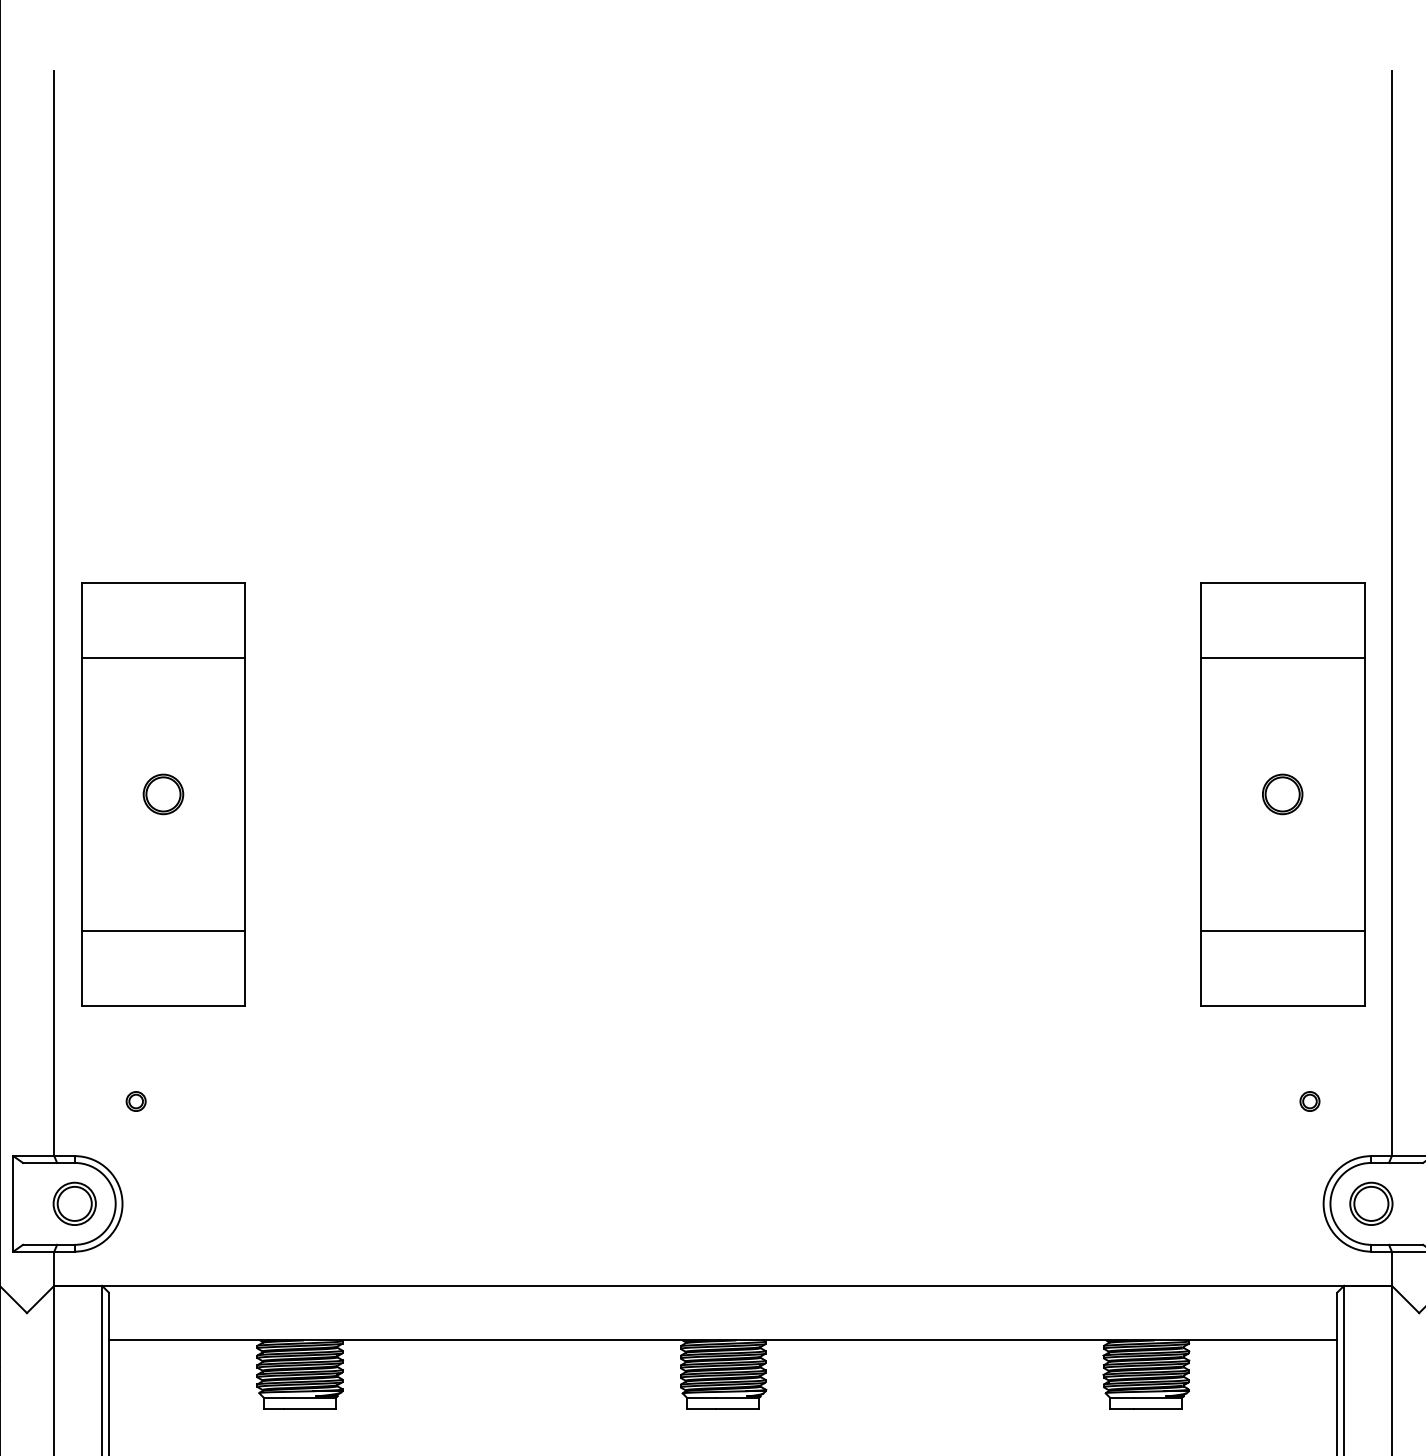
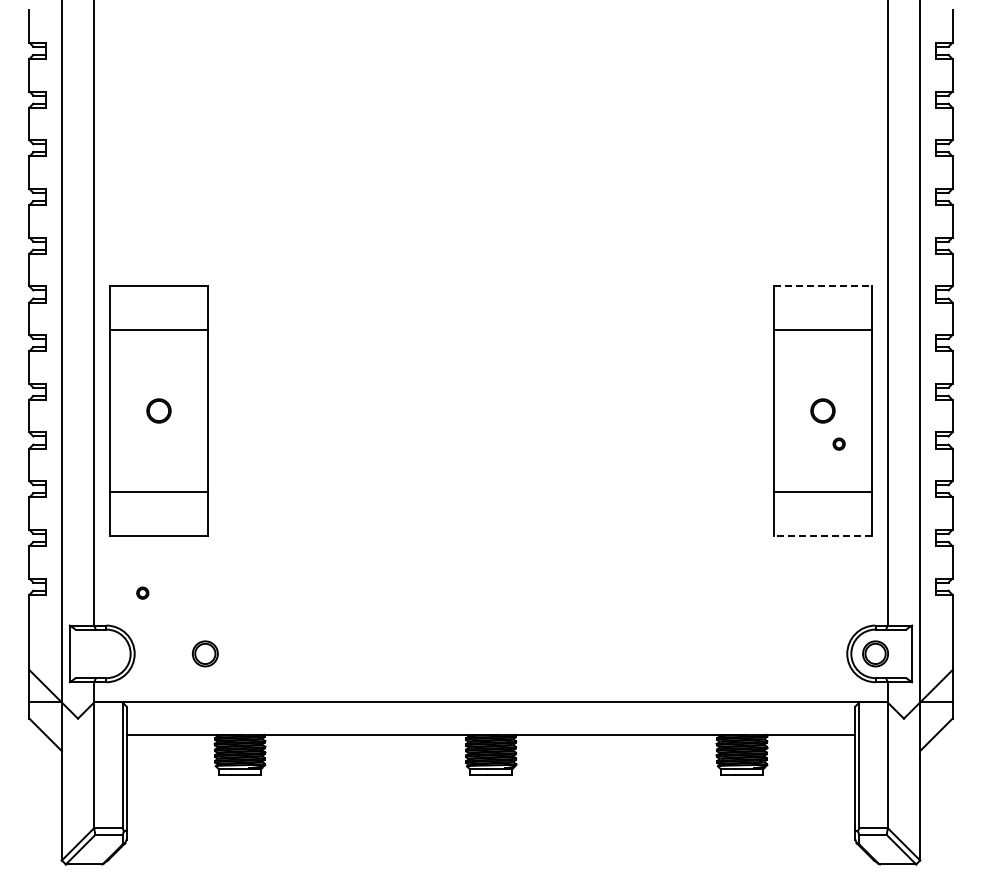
line: (1281, 582) -> (822, 285), solid -> dashed
line: (1281, 1005) -> (822, 536), solid -> dashed
part: (1308, 1100) -> (838, 443), moved
part: (73, 1203) -> (204, 653), moved

